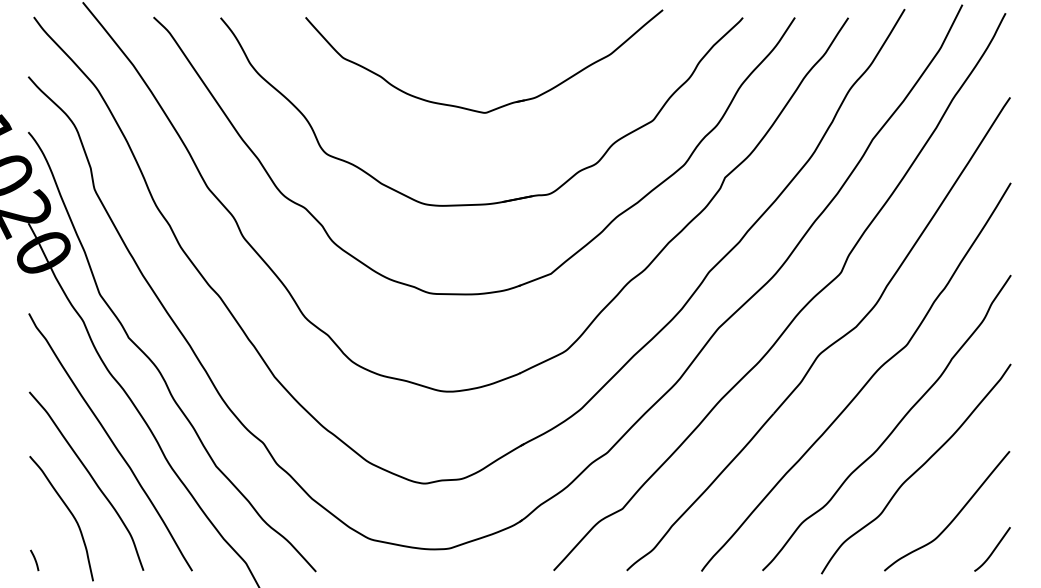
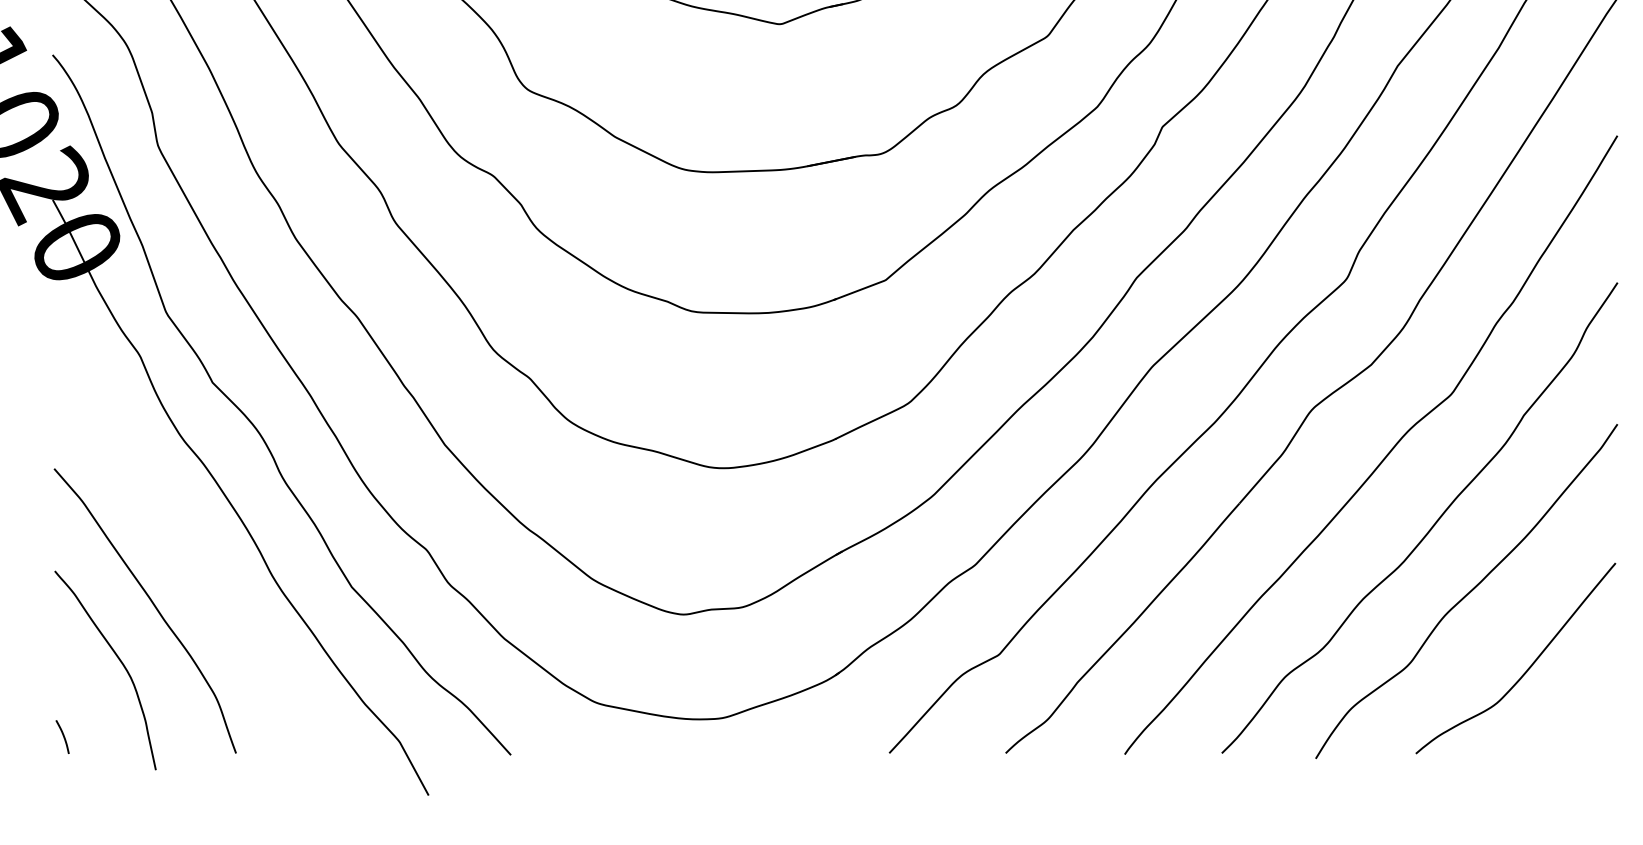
curve: (110, 441) -> (183, 547), removed
curve: (993, 549) -> (1589, 719), removed

